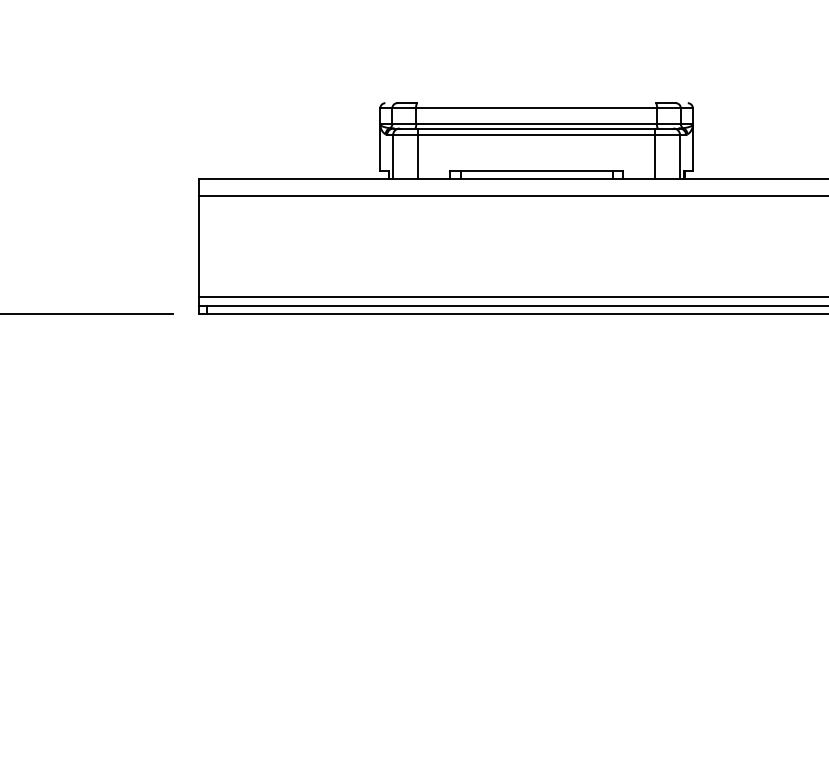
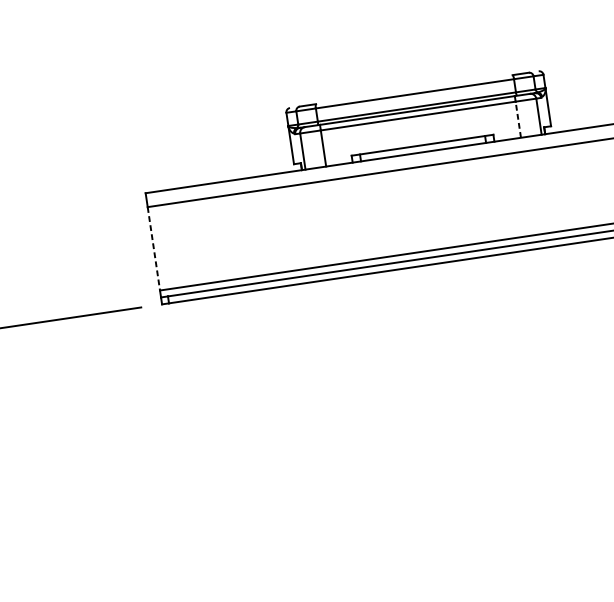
line: (655, 157) -> (518, 119), solid -> dashed
line: (198, 246) -> (153, 248), solid -> dashed

